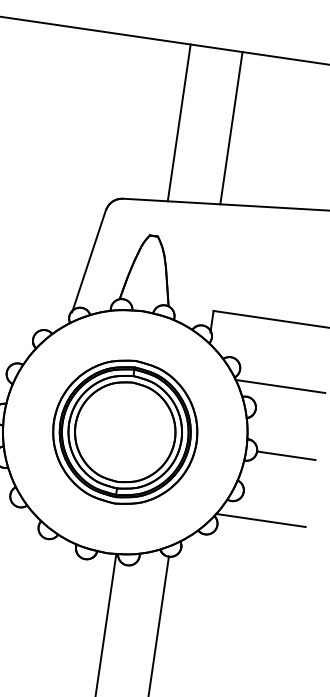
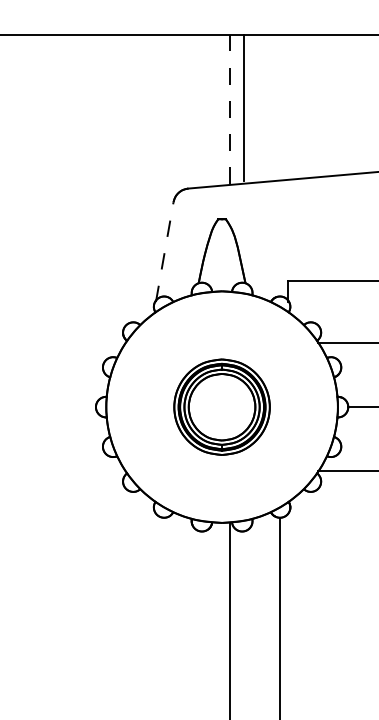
line: (179, 123) -> (230, 110), solid -> dashed
line: (231, 128) -> (244, 107), moved
line: (88, 261) -> (164, 252), solid -> dashed
part: (124, 432) -> (221, 407), size x0.7

